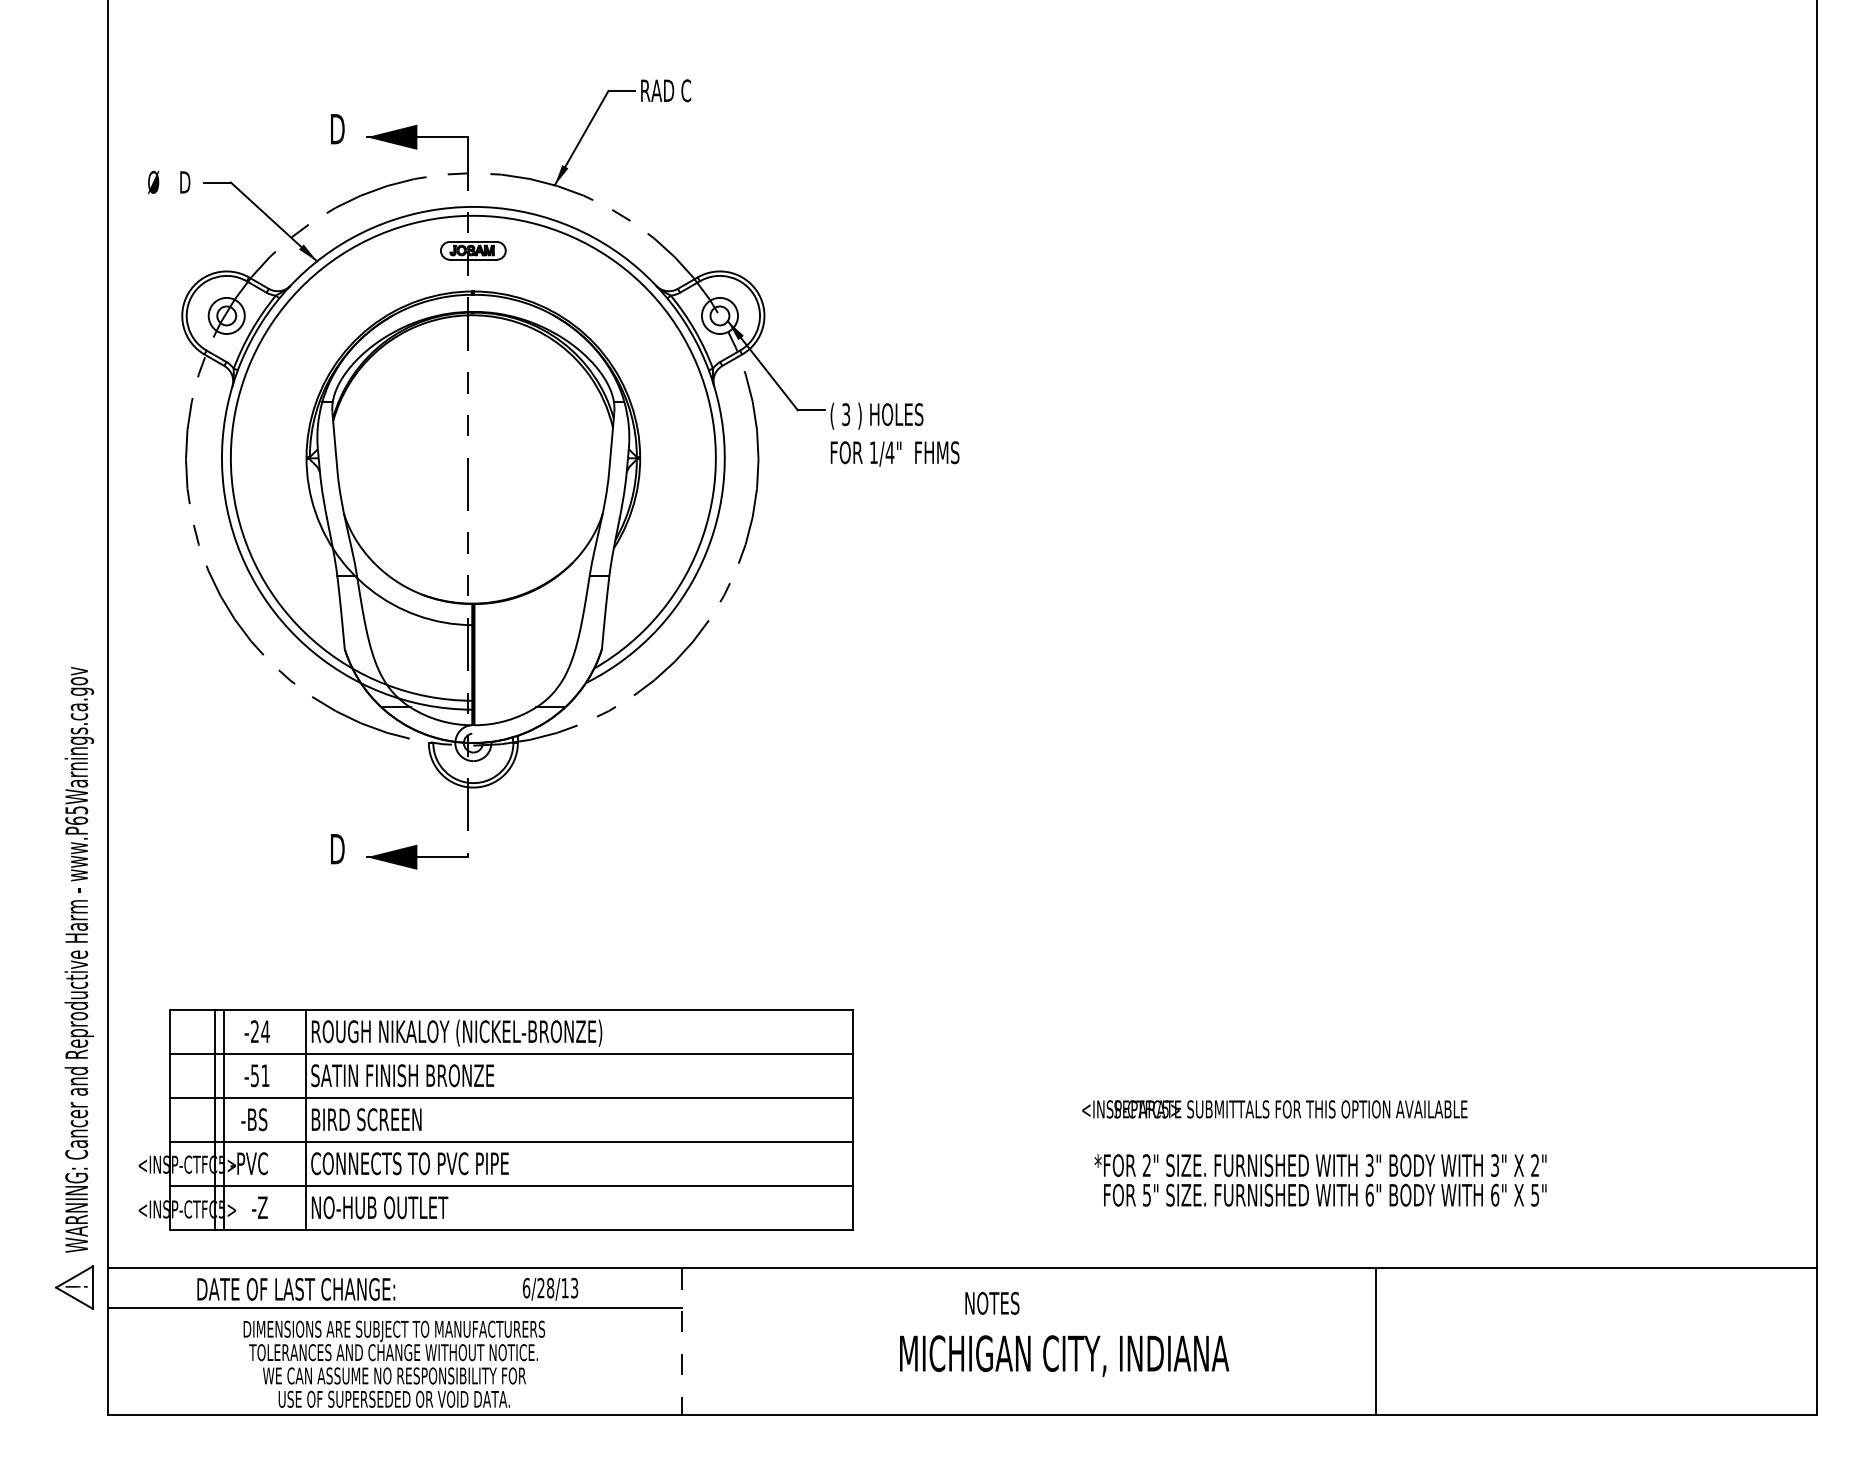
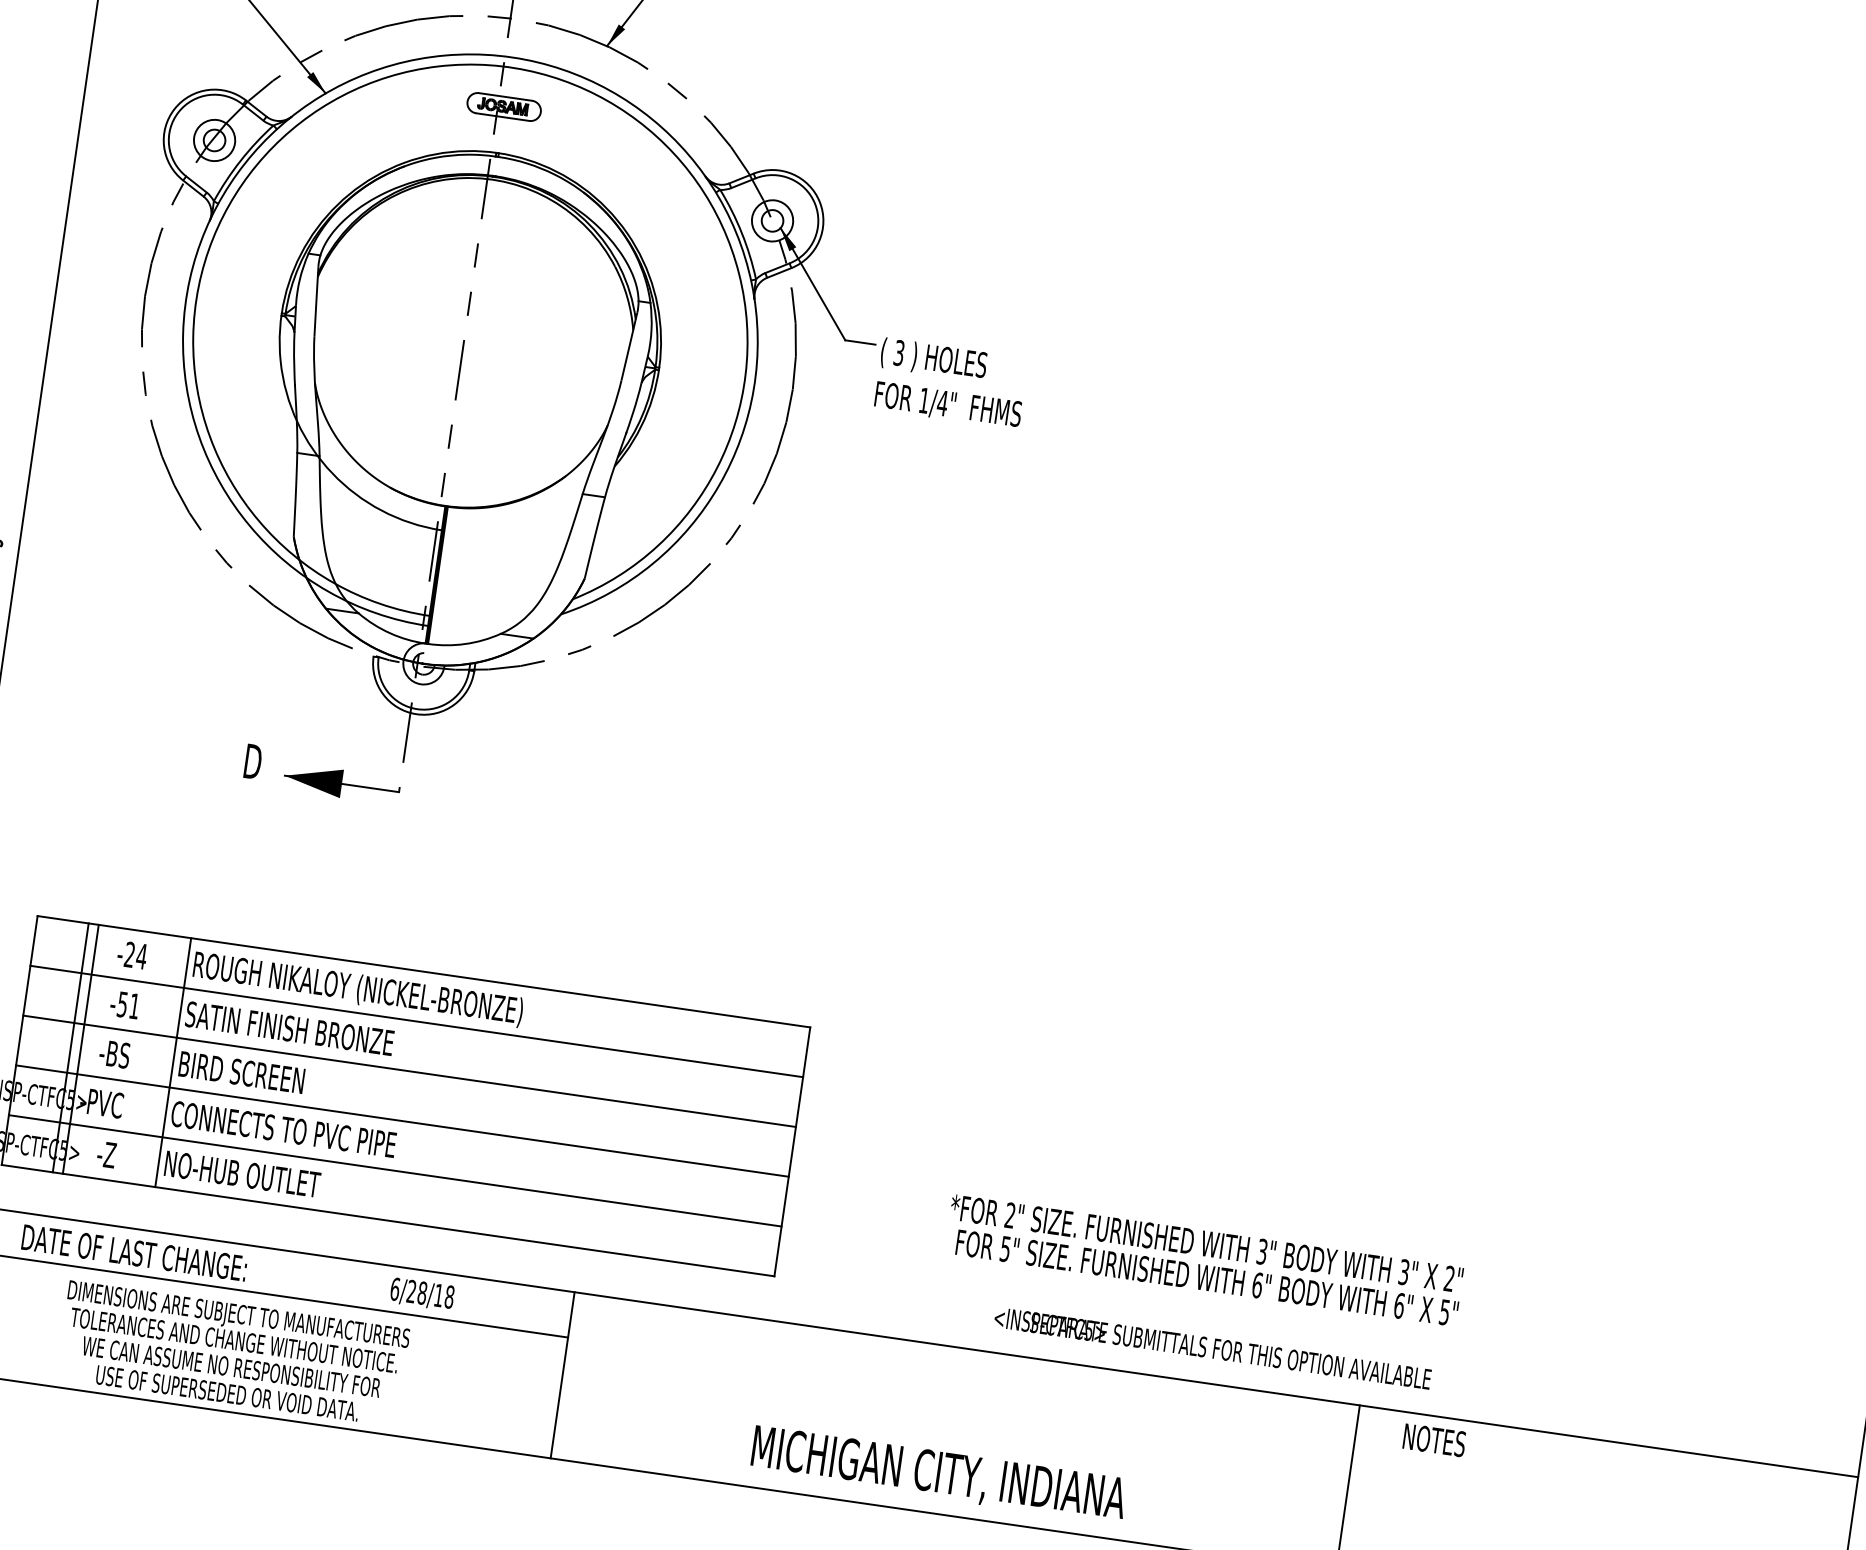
text: (1274, 1109) -> (1212, 1348), moved
text: (1320, 1180) -> (1204, 1260), moved
text: (574, 1288) -> (449, 1297), 6/28/13 -> 6/28/18
text: (992, 1303) -> (1434, 1440), moved
line: (682, 1342) -> (562, 1376), dashed -> solid
text: (1064, 1355) -> (939, 1474), moved

